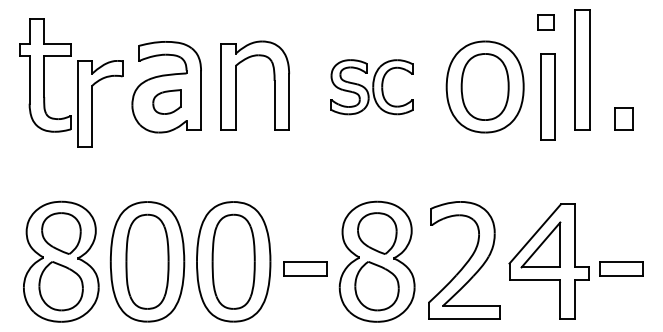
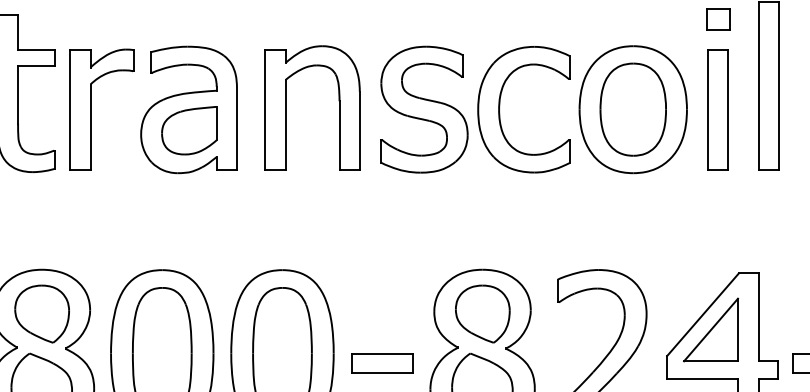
part: (371, 87) -> (474, 110), size x1.67
part: (547, 96) -> (717, 108), moved
part: (166, 101) -> (188, 129), size x1.43
part: (92, 103) -> (91, 108), moved

